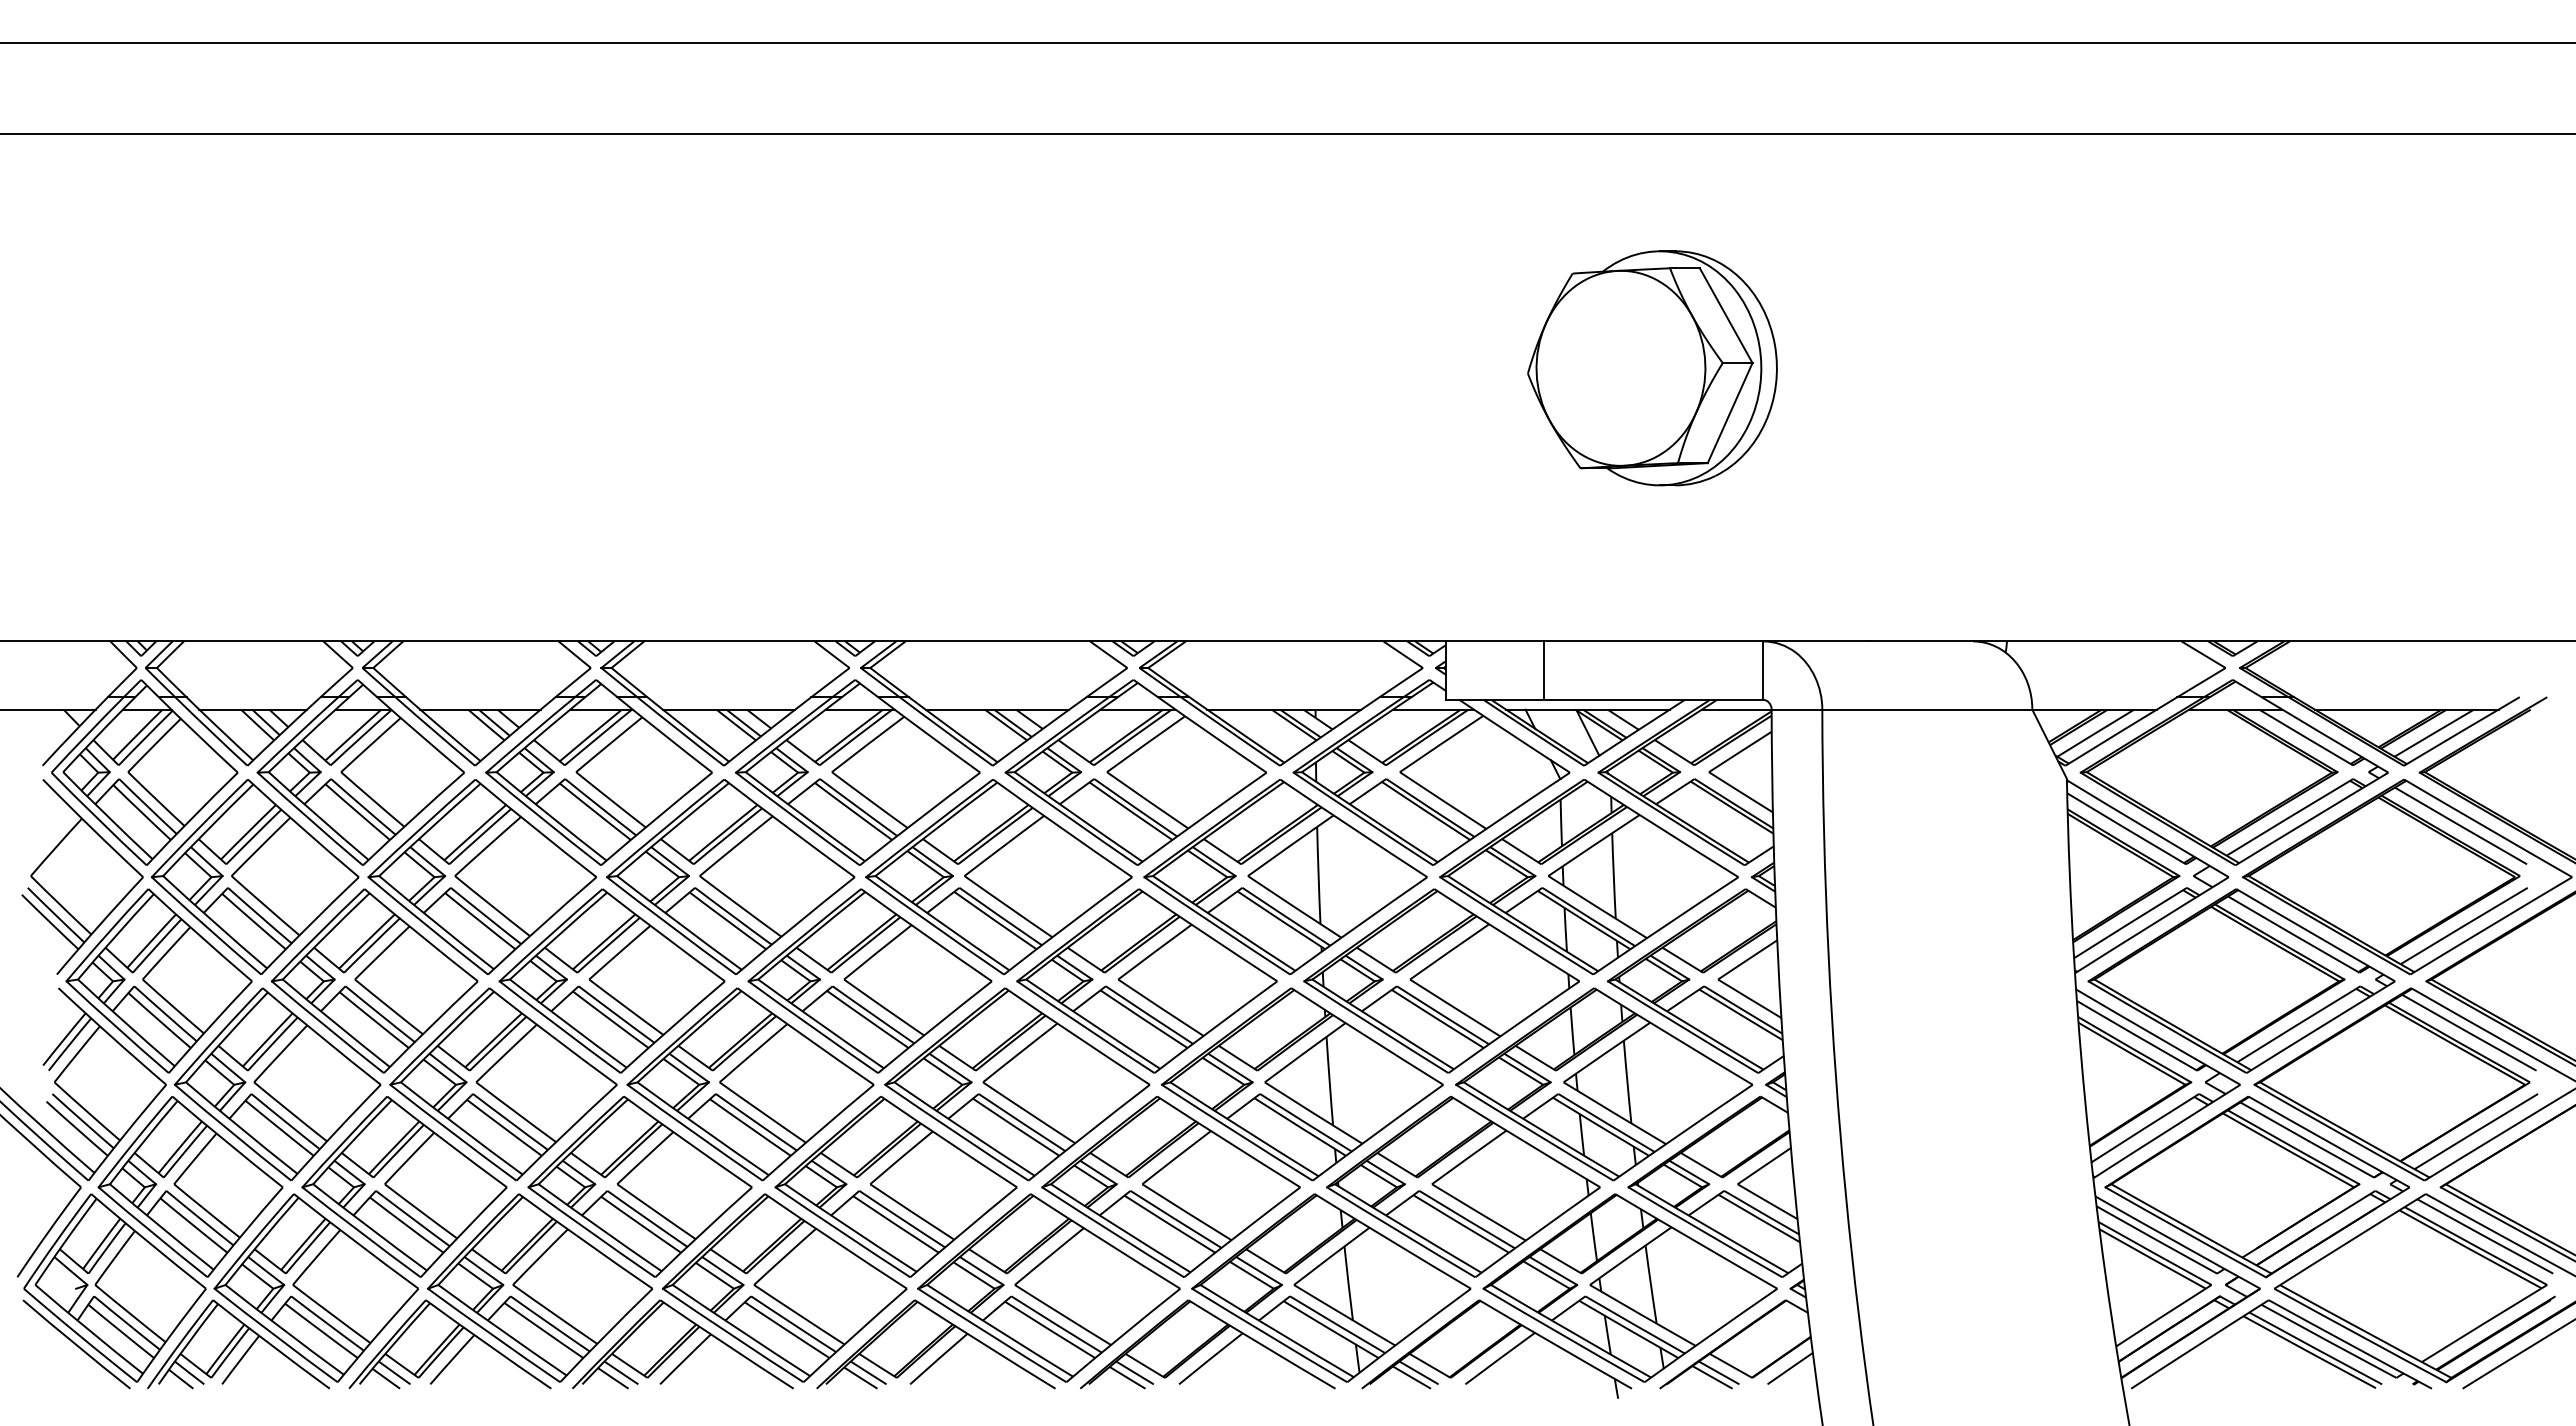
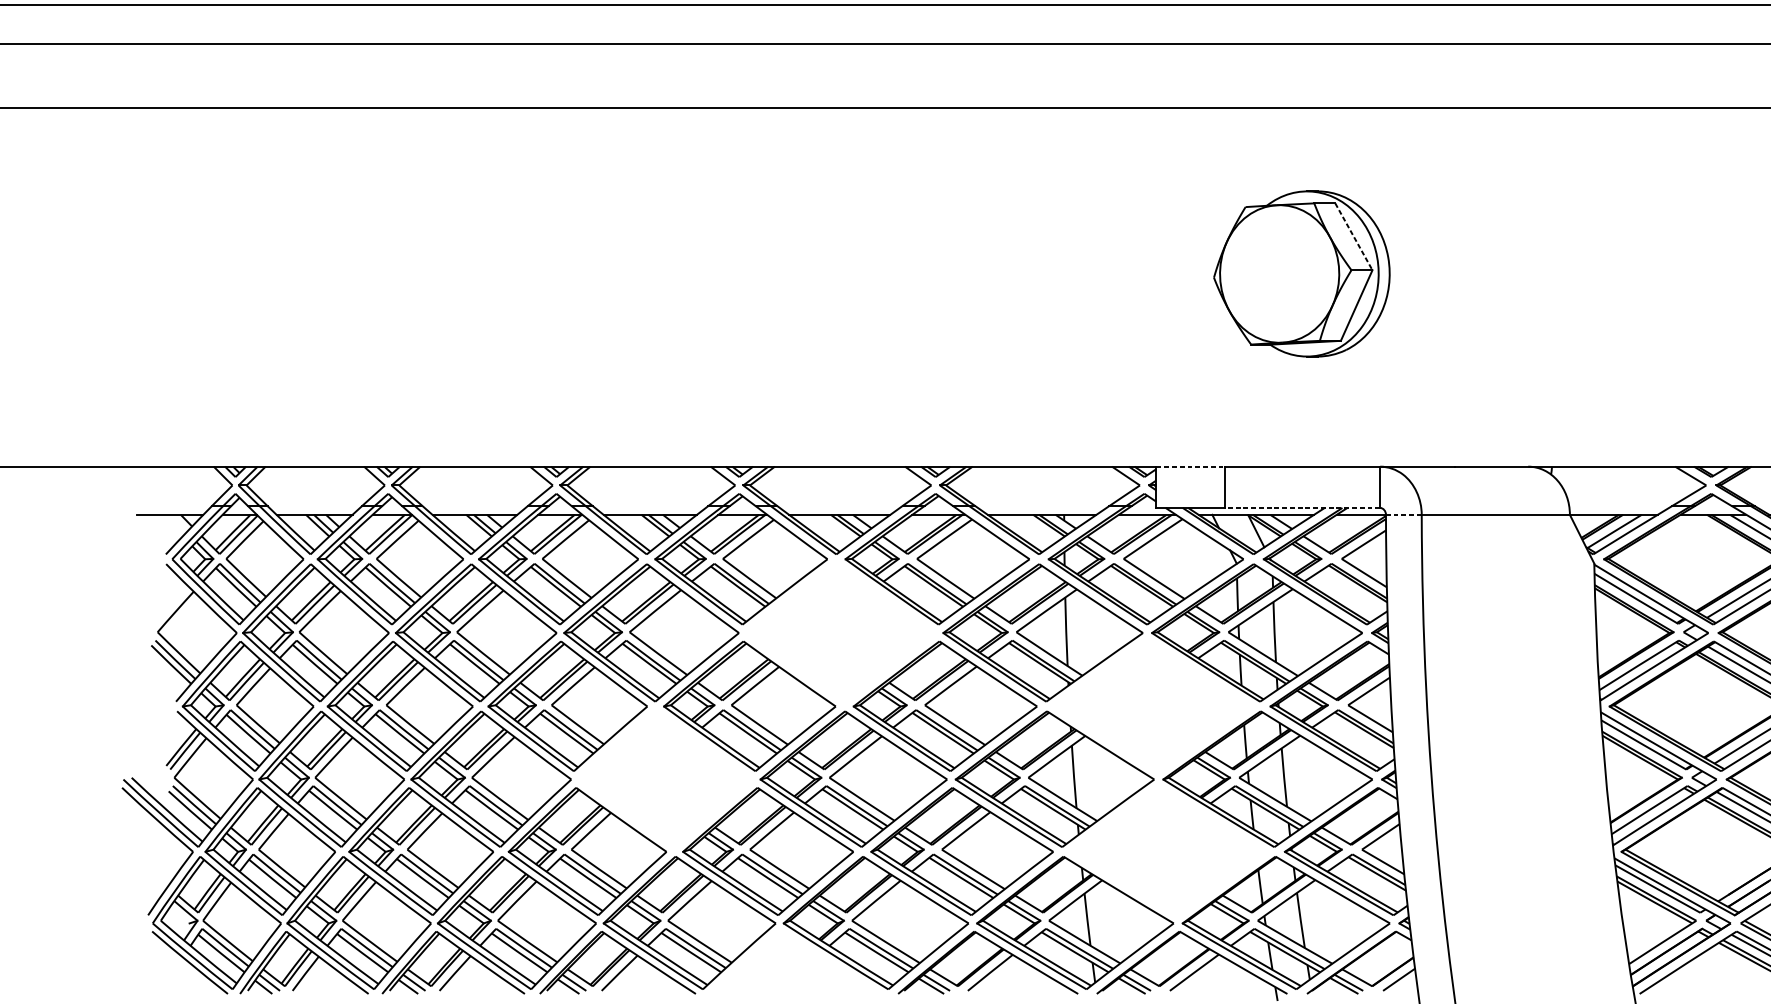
line: (1726, 316) -> (1354, 237), solid -> dashed
line: (1495, 641) -> (1191, 466), solid -> dashed
line: (1653, 699) -> (1302, 507), solid -> dashed
line: (1796, 709) -> (1403, 514), solid -> dashed
part: (998, 877) -> (840, 633), removed
part: (1441, 980) -> (1153, 705), removed
part: (750, 1084) -> (665, 779), removed
part: (1463, 1186) -> (1168, 851), removed
part: (935, 1344) -> (795, 962), removed

